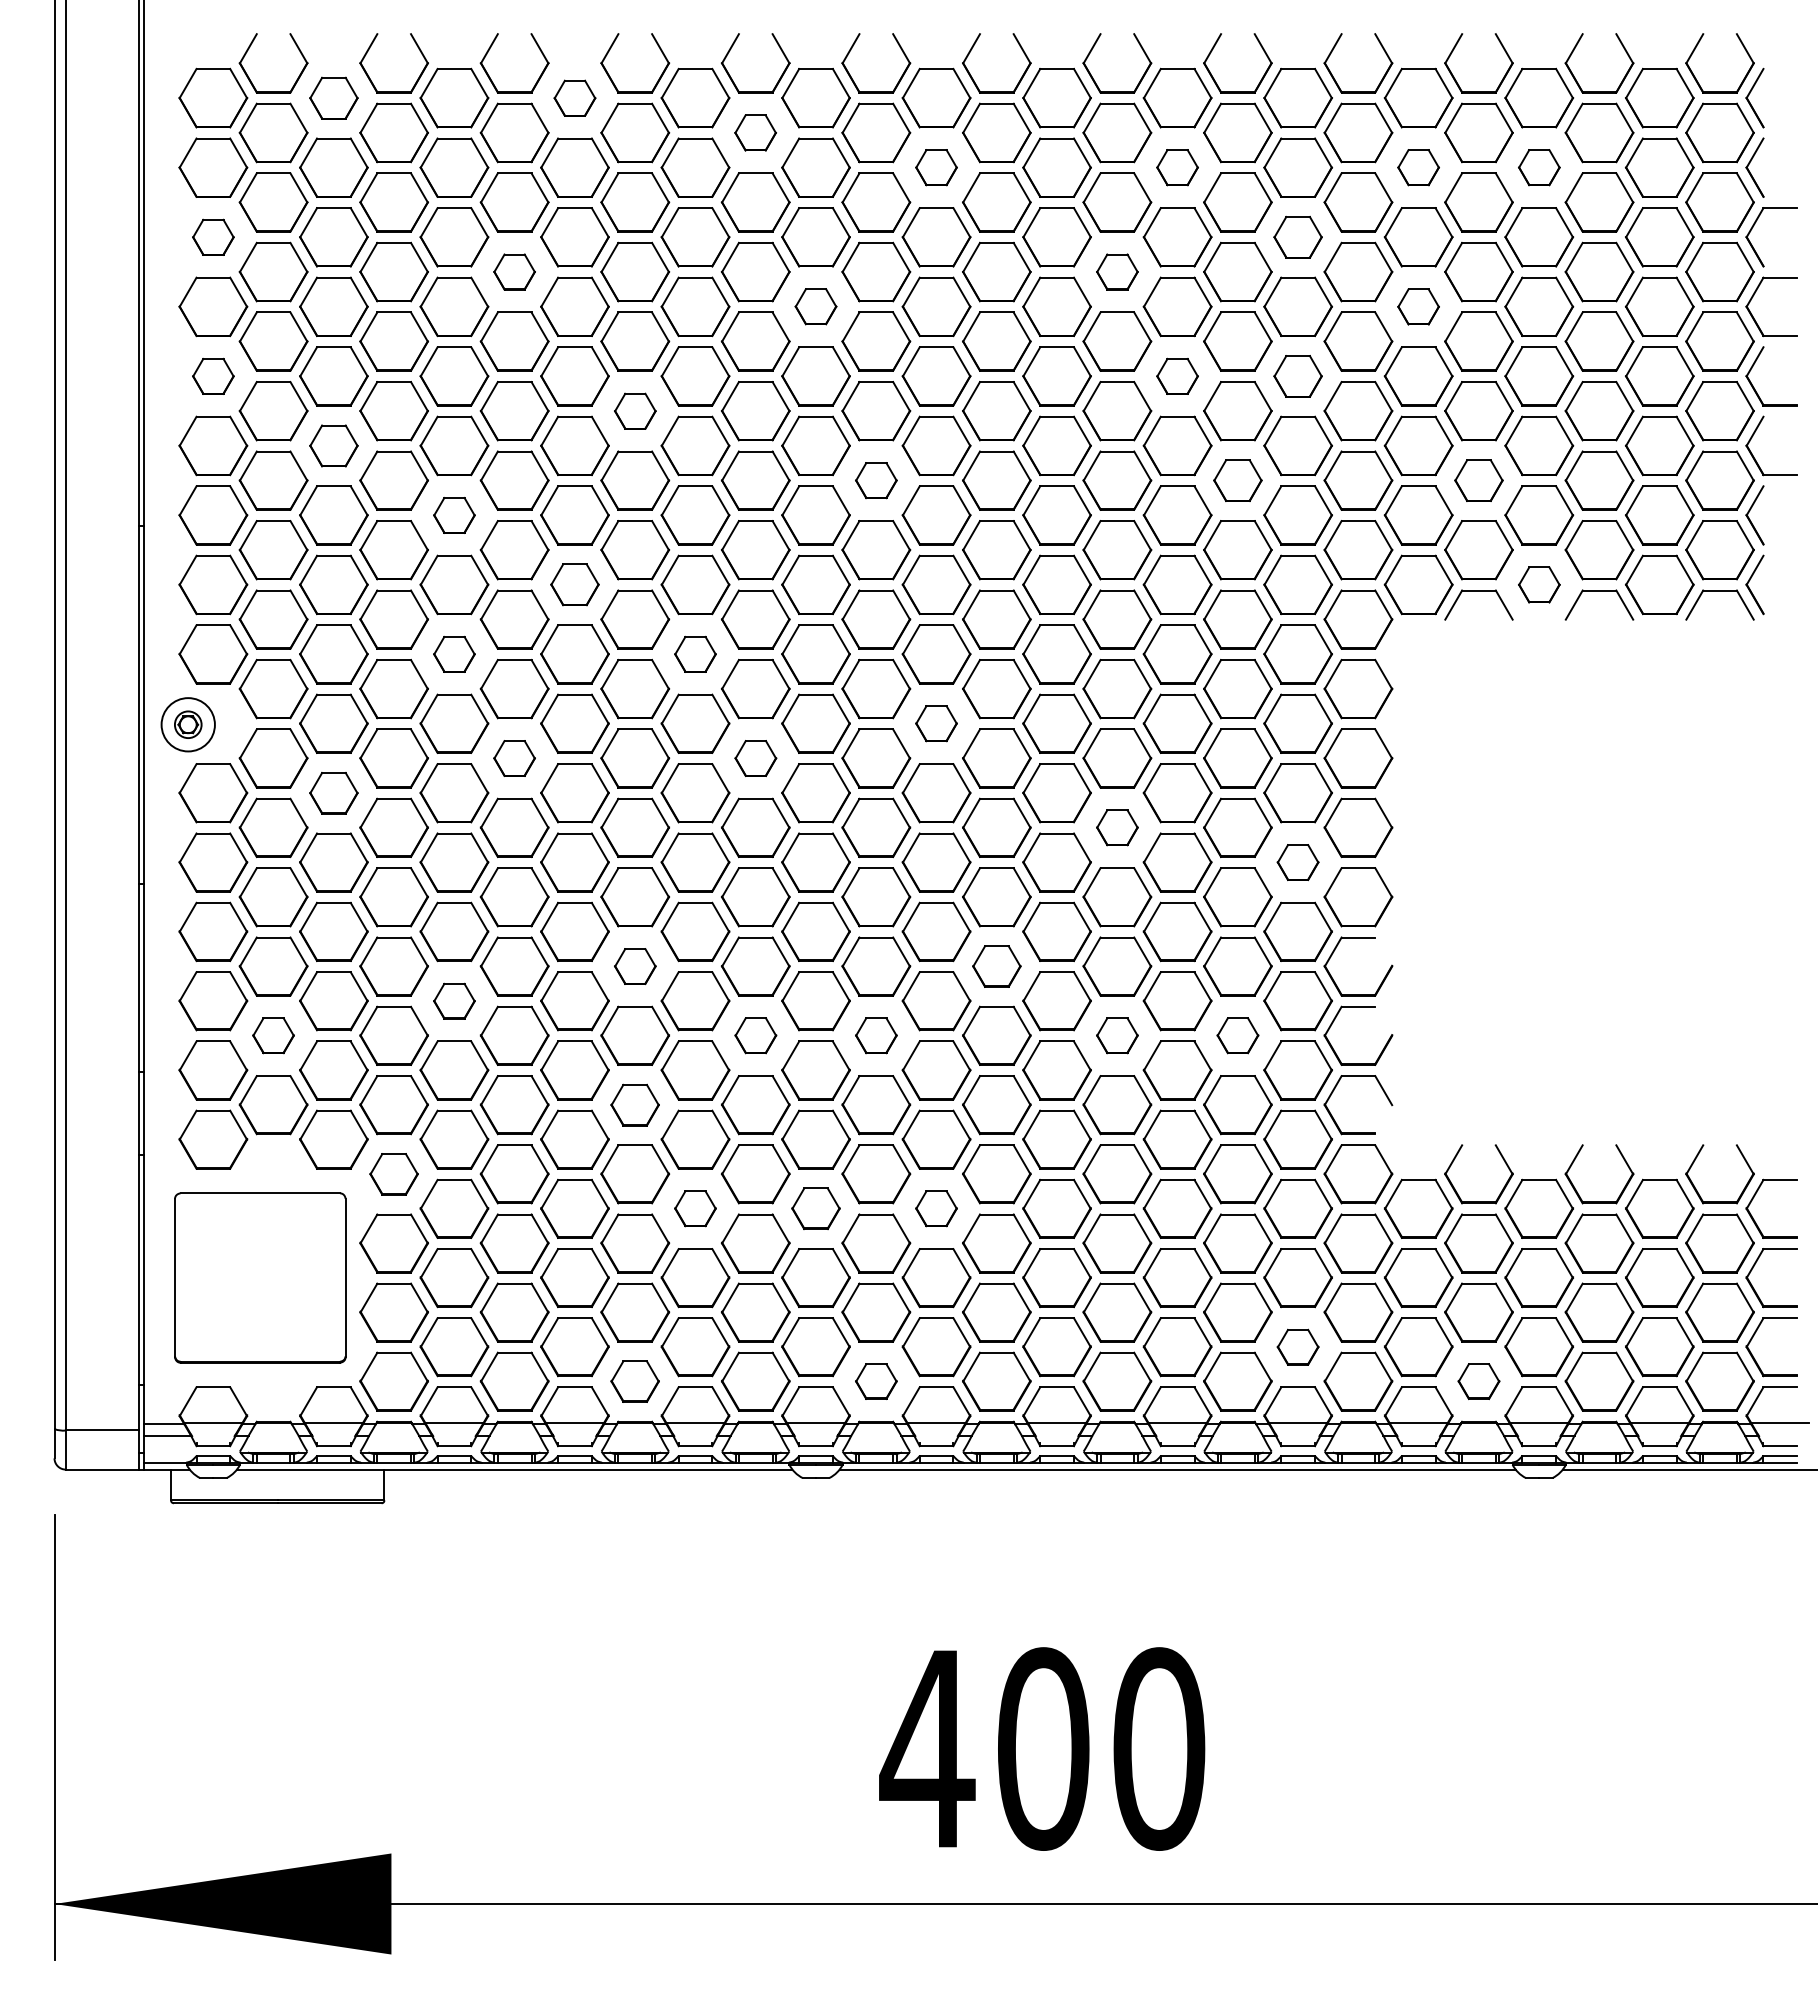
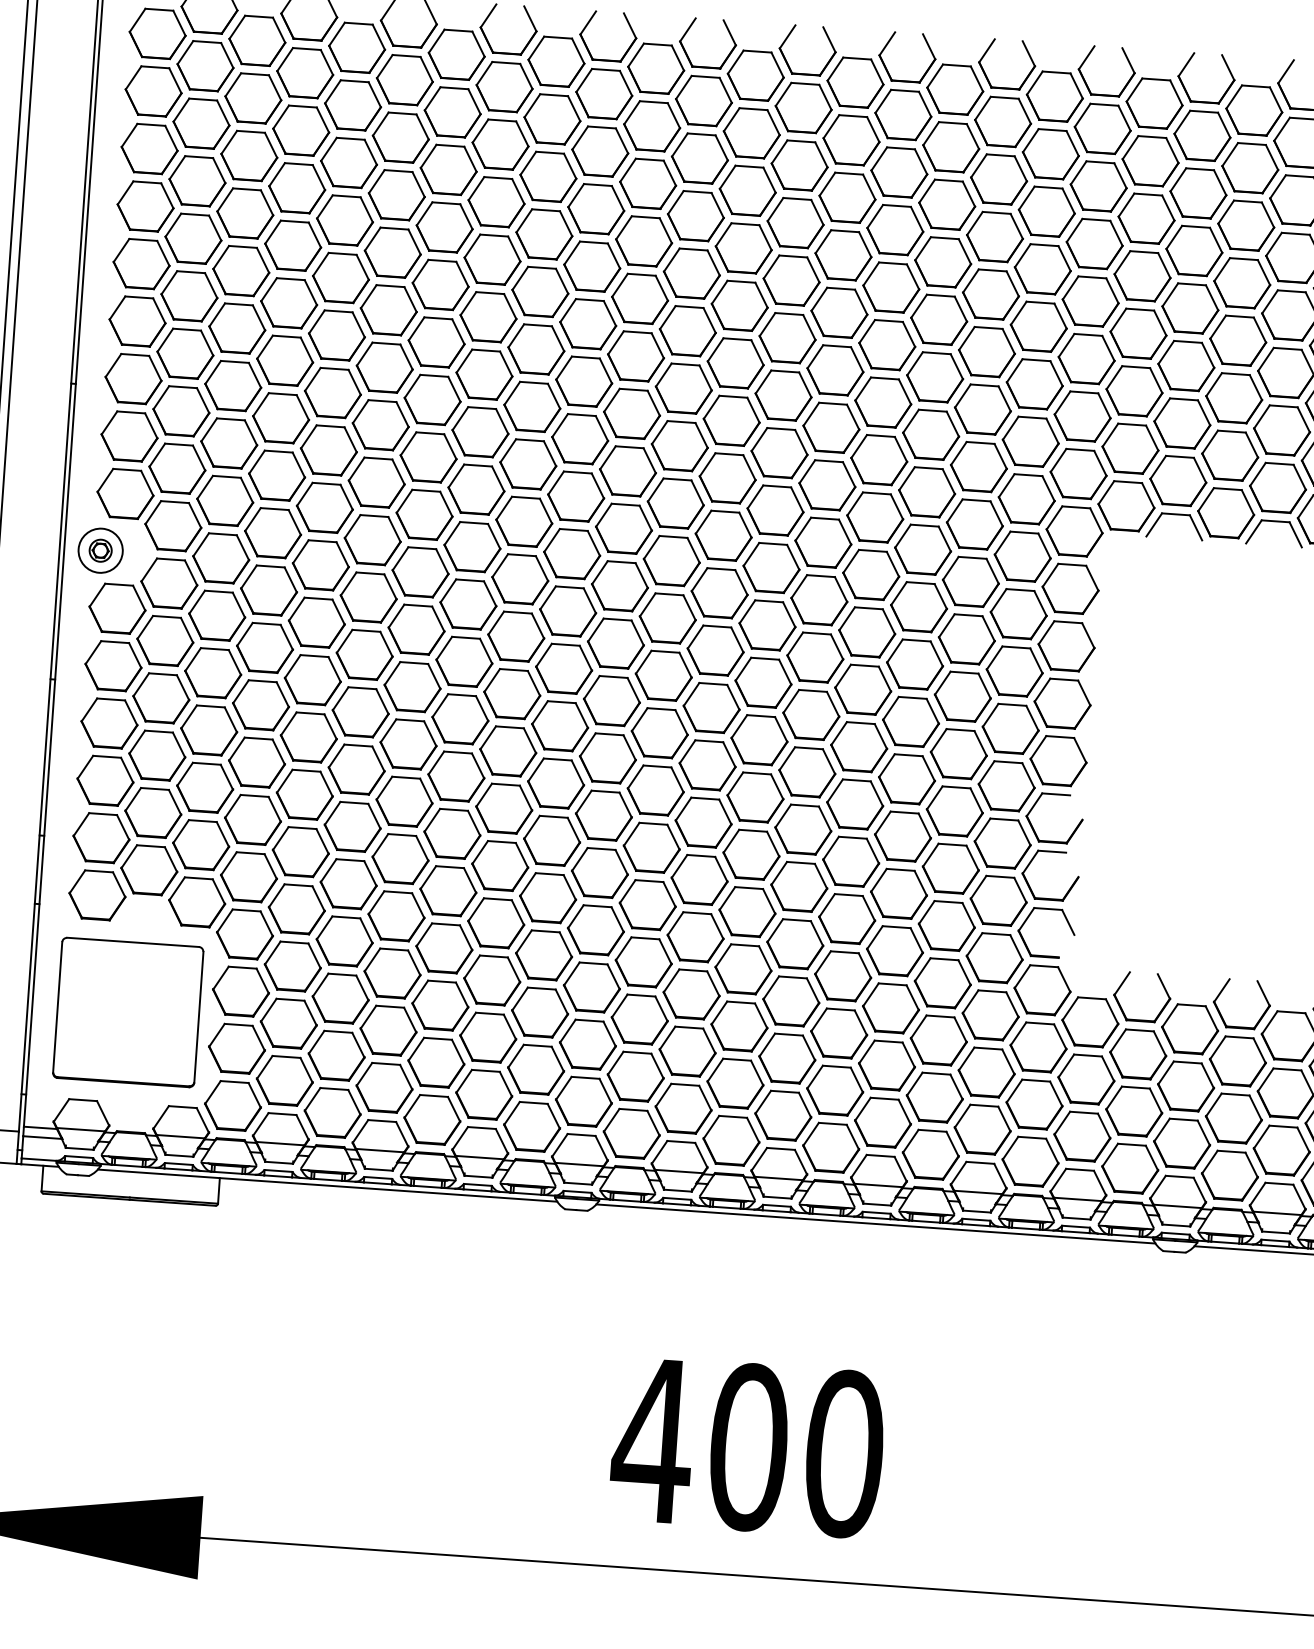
part: (333, 98) -> (257, 41), size x1.43
part: (574, 98) -> (456, 55), size x1.67
part: (755, 132) -> (604, 93), size x1.67
part: (936, 167) -> (751, 133), size x1.67
part: (1177, 167) -> (951, 147), size x1.67
part: (1418, 167) -> (1150, 160), size x1.67
part: (1539, 167) -> (1250, 167), size x1.67
part: (213, 237) -> (149, 149), size x1.67
part: (1297, 237) -> (1046, 211), size x1.43
part: (514, 271) -> (396, 194), size x1.67
part: (1117, 271) -> (895, 229), size x1.67
part: (815, 306) -> (643, 241), size x1.67
part: (1418, 306) -> (1142, 275), size x1.67
part: (213, 376) -> (141, 264), size x1.67
part: (1177, 376) -> (939, 319), size x1.67
part: (1297, 376) -> (1038, 326), size x1.43
part: (635, 411) -> (488, 317), size x1.67
part: (333, 445) -> (236, 328), size x1.43
part: (876, 480) -> (684, 388), size x1.67
part: (1237, 480) -> (982, 409), size x1.43
part: (1478, 480) -> (1181, 423), size x1.43
part: (454, 515) -> (332, 393), size x1.67
part: (574, 584) -> (428, 457), size x1.43
part: (1539, 584) -> (1226, 512), size x1.67
part: (454, 654) -> (324, 508), size x1.67
part: (695, 654) -> (524, 521), size x1.67
part: (936, 723) -> (719, 592), size x1.67
part: (514, 758) -> (368, 597), size x1.67
part: (755, 758) -> (567, 611), size x1.67
part: (333, 793) -> (216, 615), size x1.43
part: (1117, 827) -> (863, 689), size x1.67
part: (1297, 862) -> (1010, 728), size x1.67
part: (635, 966) -> (456, 776), size x1.67
part: (996, 966) -> (755, 797), size x1.43
part: (454, 1001) -> (304, 795), size x1.67
part: (273, 1035) -> (153, 812), size x1.67
part: (755, 1035) -> (551, 840), size x1.67
part: (876, 1035) -> (651, 847), size x1.67
part: (1117, 1035) -> (851, 861), size x1.67
part: (1237, 1035) -> (950, 868), size x1.67
part: (634, 1105) -> (447, 891), size x1.43
part: (393, 1174) -> (244, 934), size x1.43
part: (695, 1208) -> (492, 980), size x1.67
part: (815, 1208) -> (591, 987), size x1.43
part: (936, 1208) -> (691, 994), size x1.67
part: (1297, 1347) -> (982, 1129), size x1.67
part: (634, 1381) -> (431, 1119), size x1.43
part: (876, 1381) -> (631, 1133), size x1.67
part: (1478, 1381) -> (1129, 1168), size x1.67

